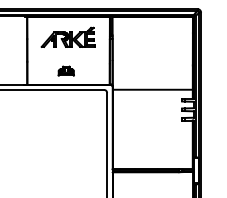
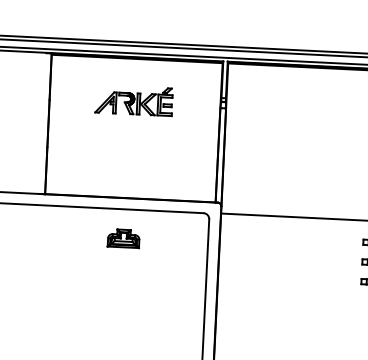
part: (67, 36) -> (133, 98), size x0.7
part: (65, 70) -> (122, 237), moved

